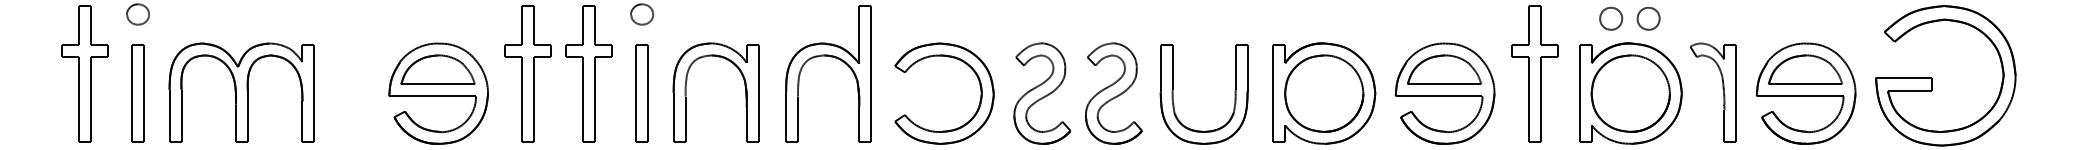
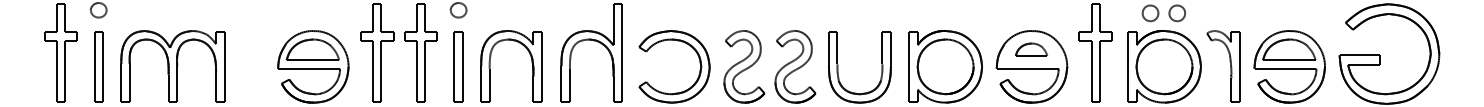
part: (1444, 69) -> (1031, 49), size x0.6

